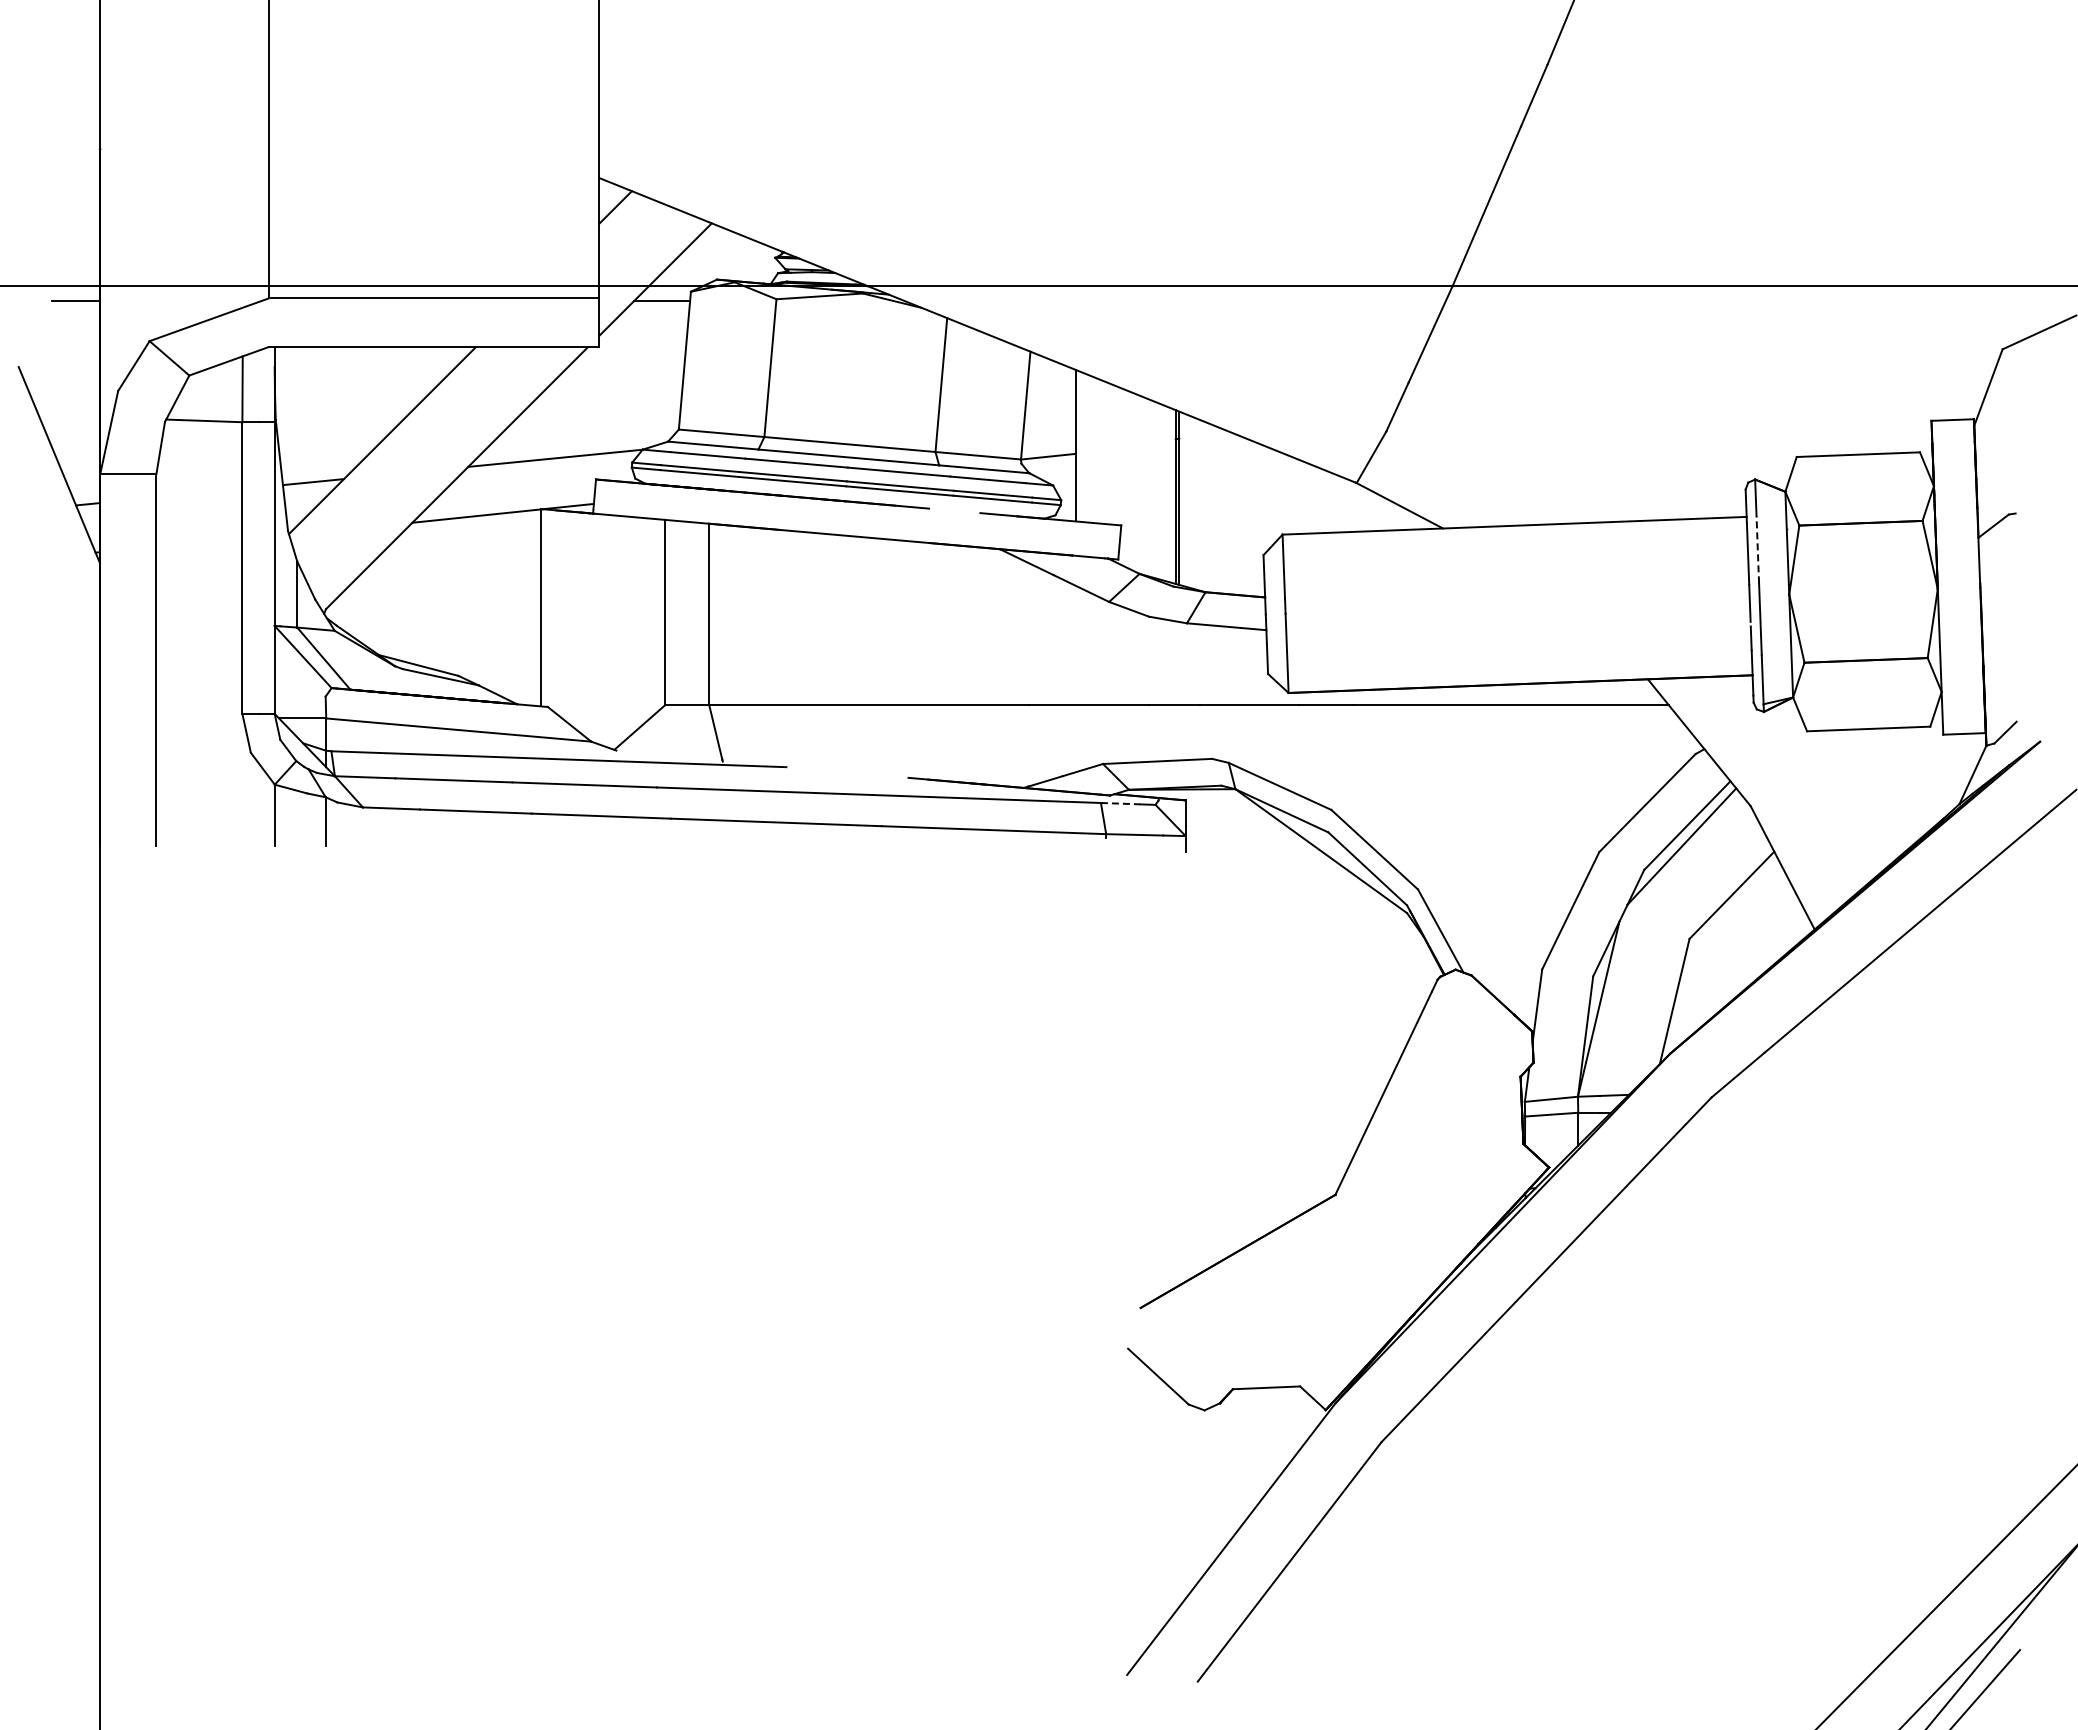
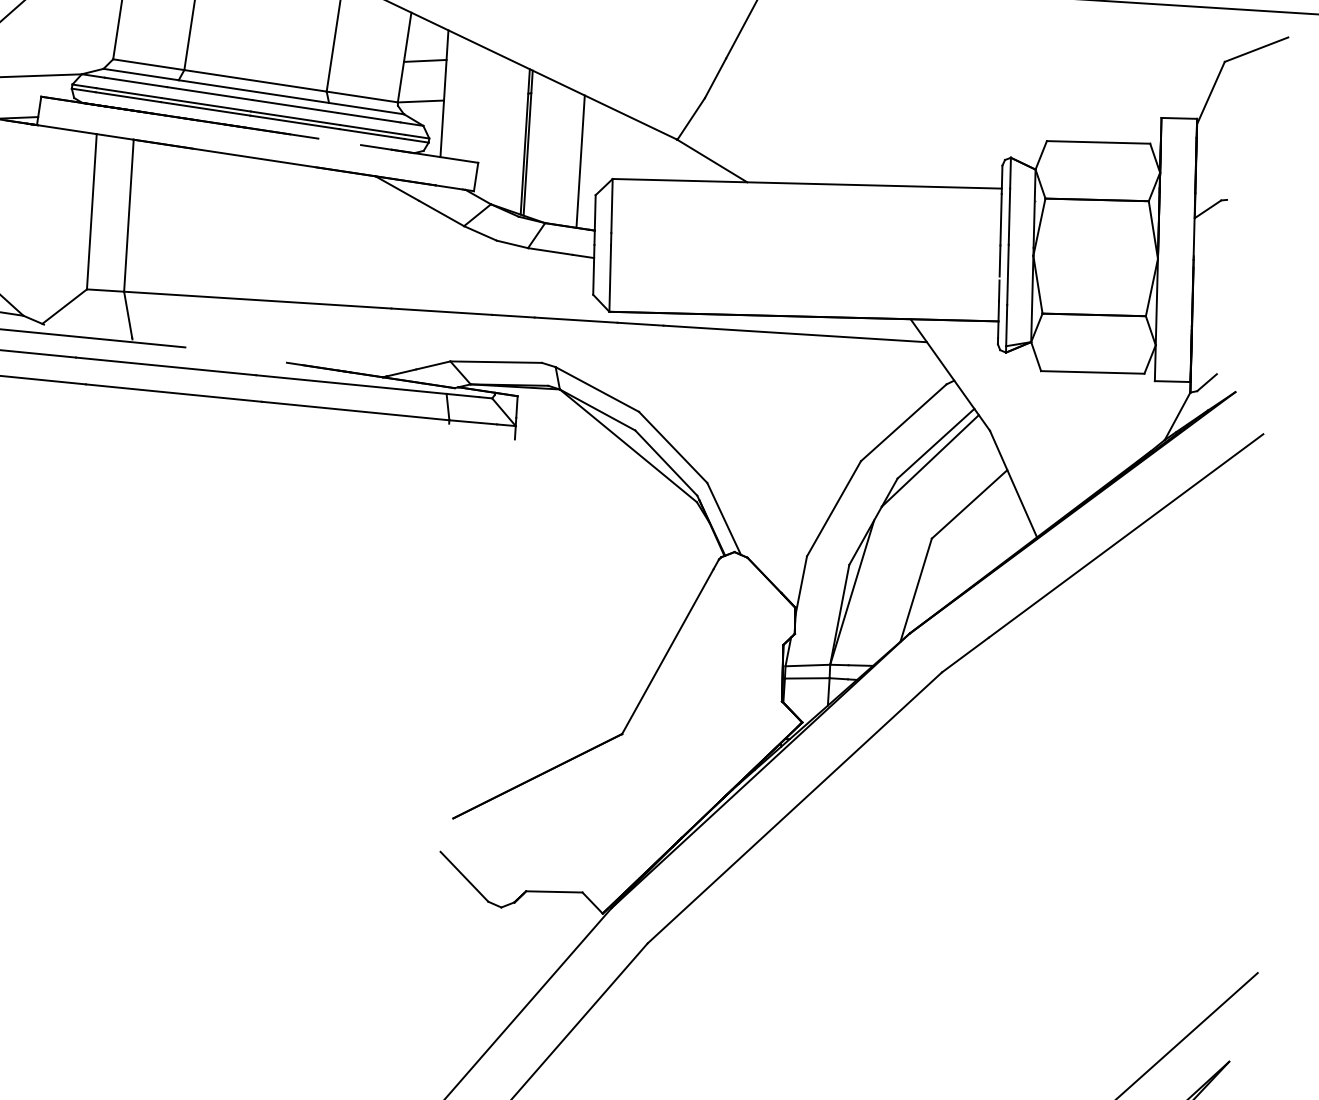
line: (1050, 407) -> (425, 60), added
line: (1243, 516) -> (580, 161), added
line: (1757, 549) -> (1009, 216), dashed -> solid
line: (1120, 803) -> (462, 395), dashed -> solid

